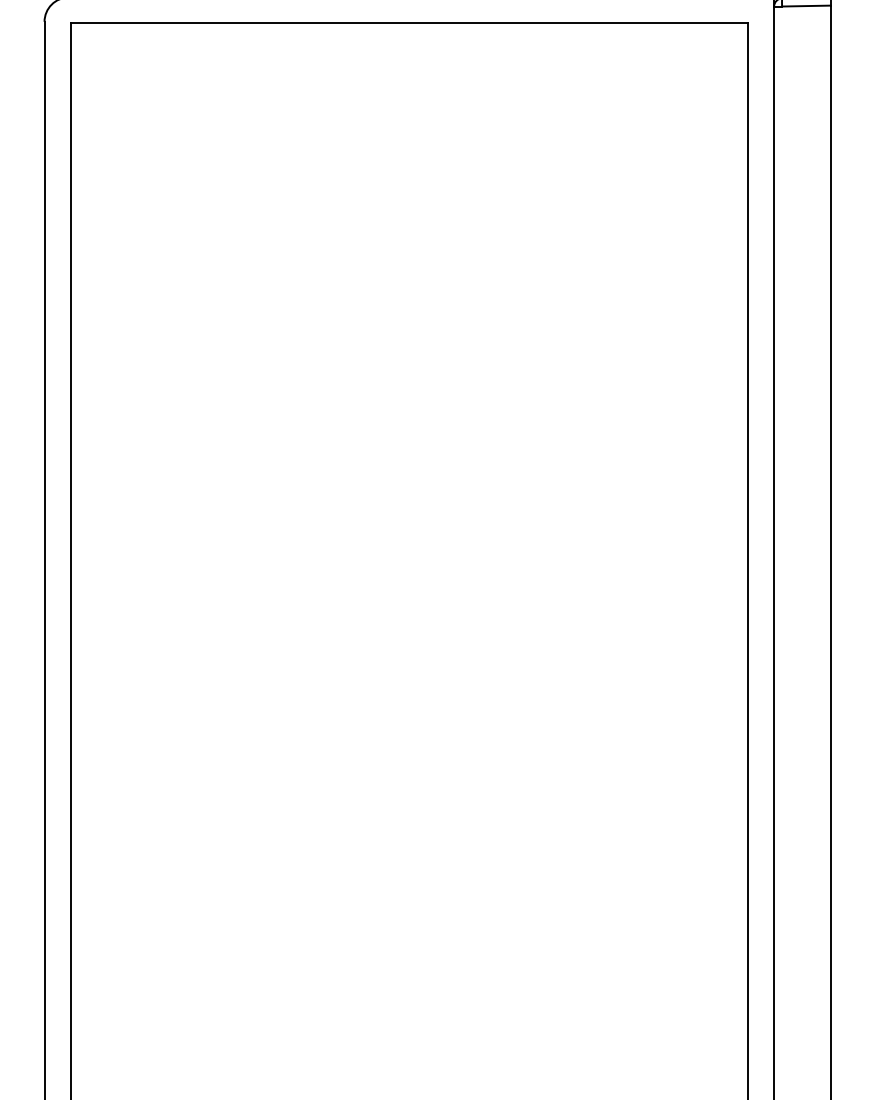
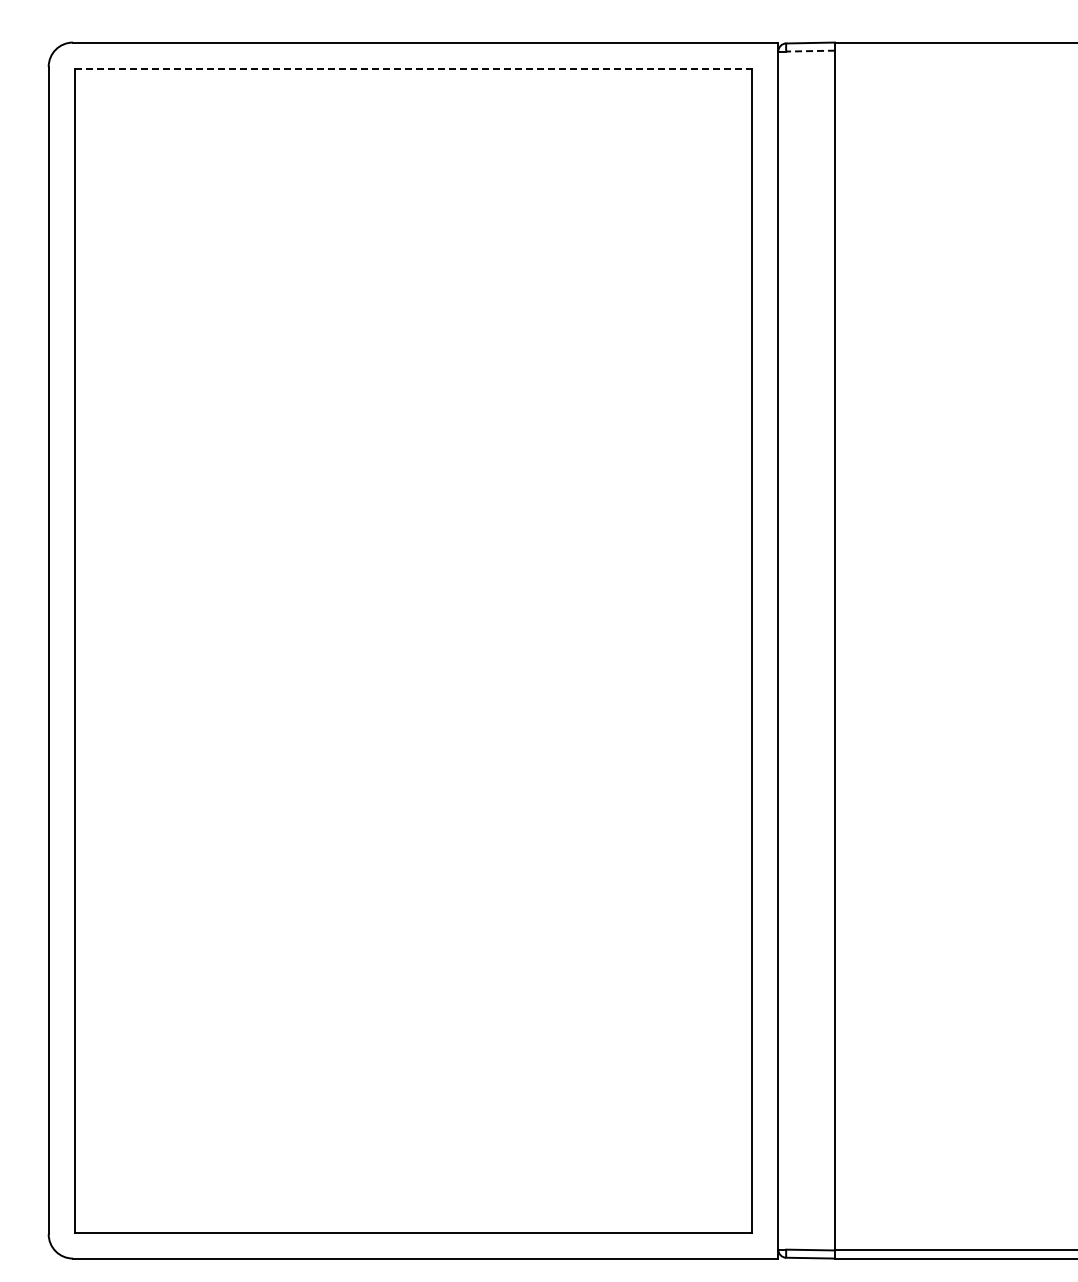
line: (806, 6) -> (810, 51), solid -> dashed
line: (409, 23) -> (413, 68), solid -> dashed

